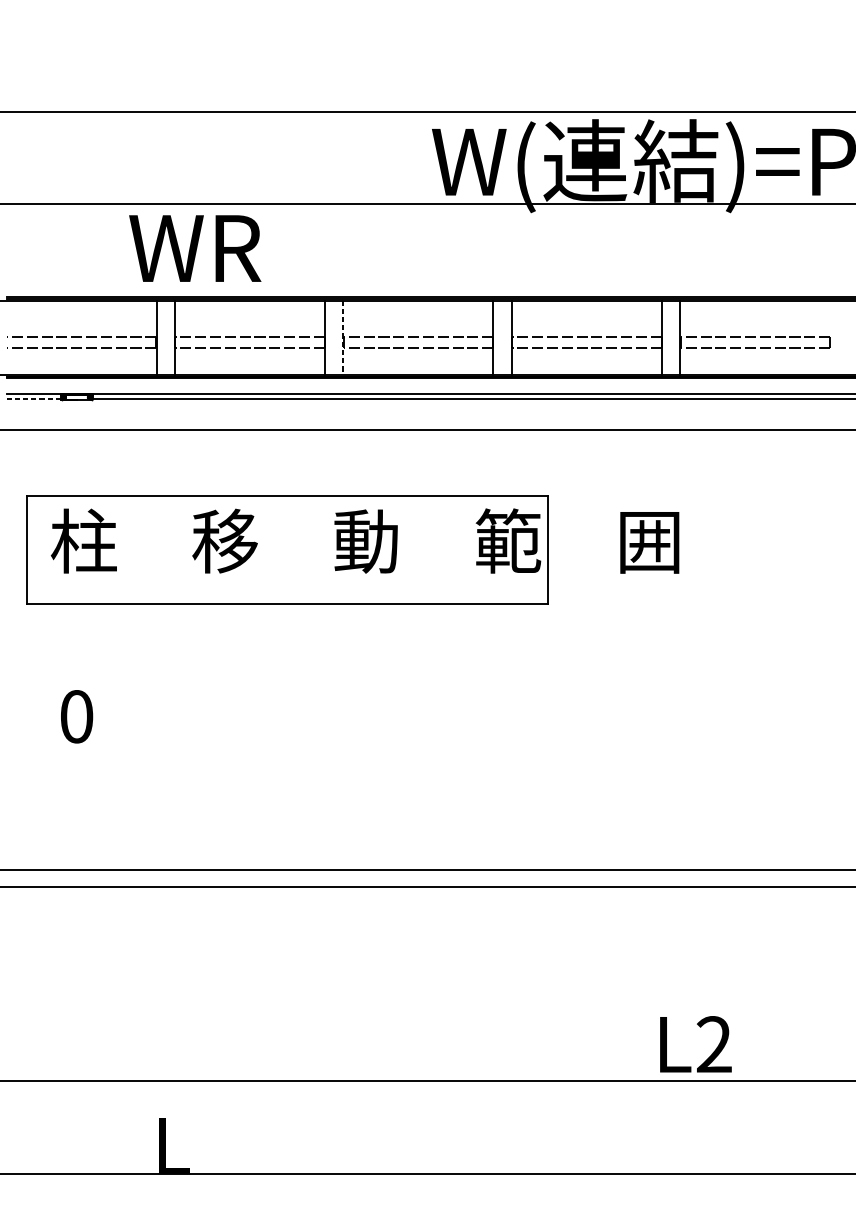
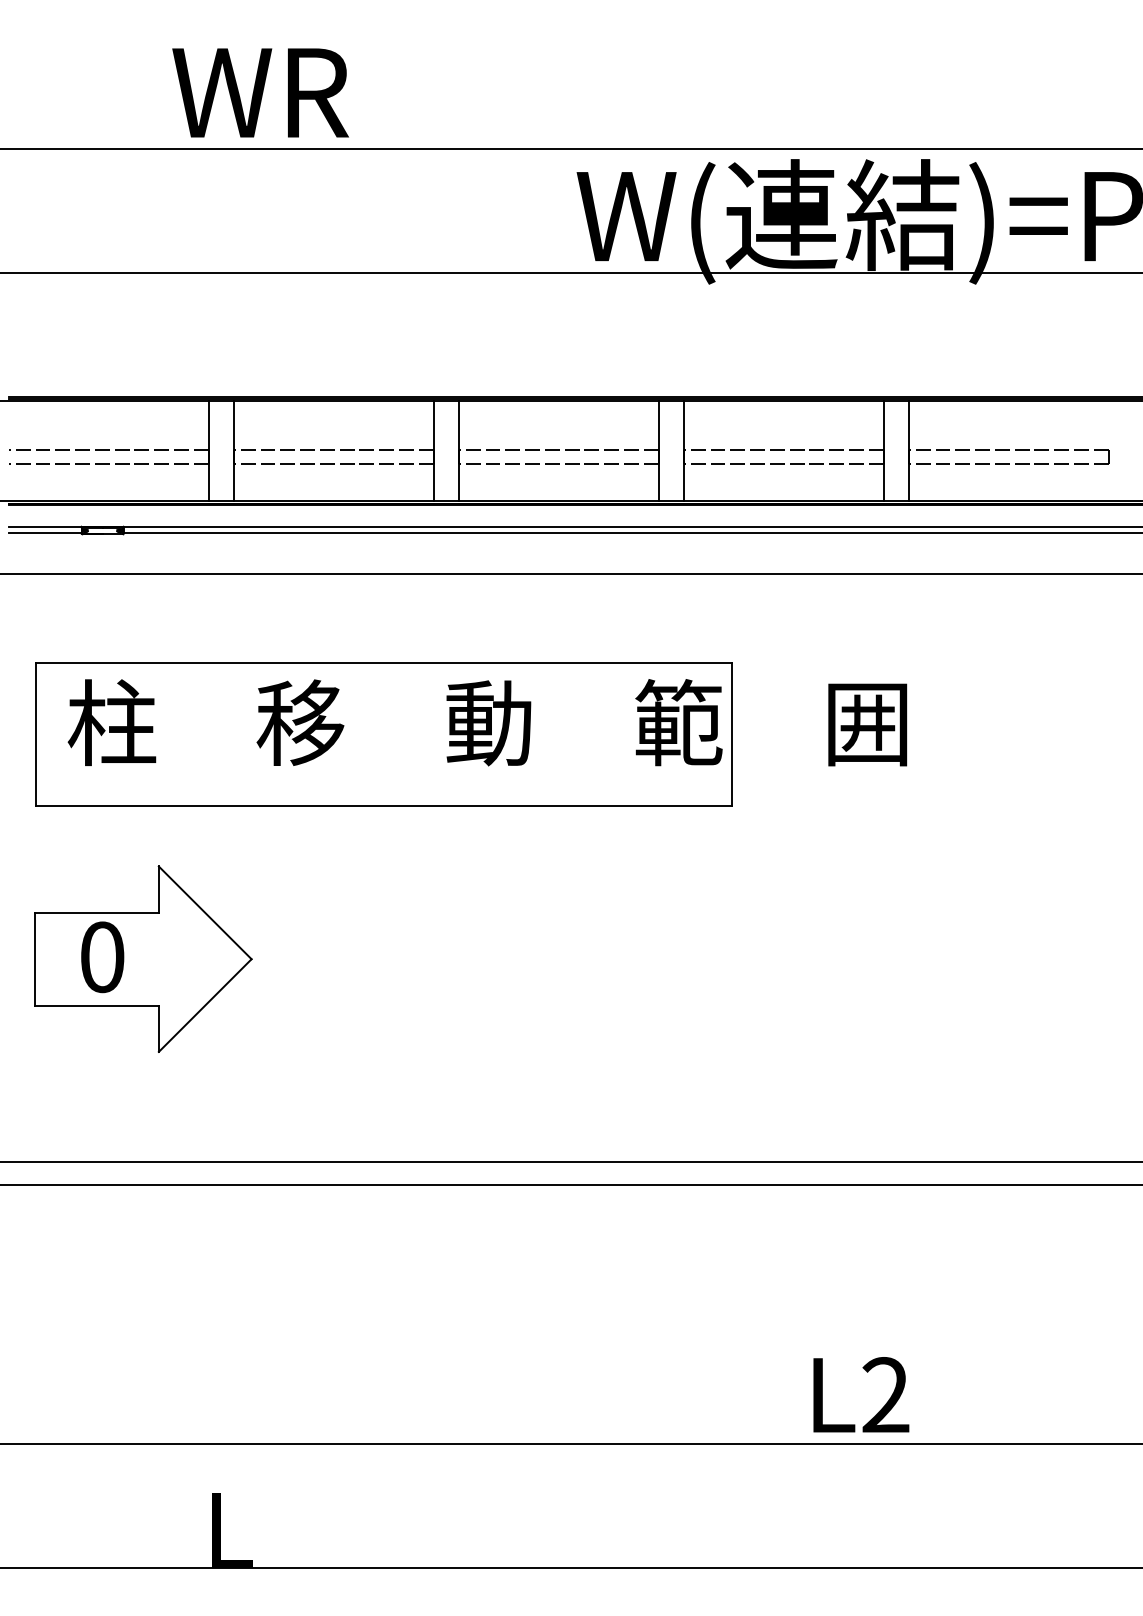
text: (195, 248) -> (260, 92), moved
line: (343, 338) -> (458, 451), dashed -> solid
line: (33, 398) -> (44, 532), dashed -> solid
part: (107, 717) -> (143, 958), added
text: (696, 1044) -> (861, 1394), moved

